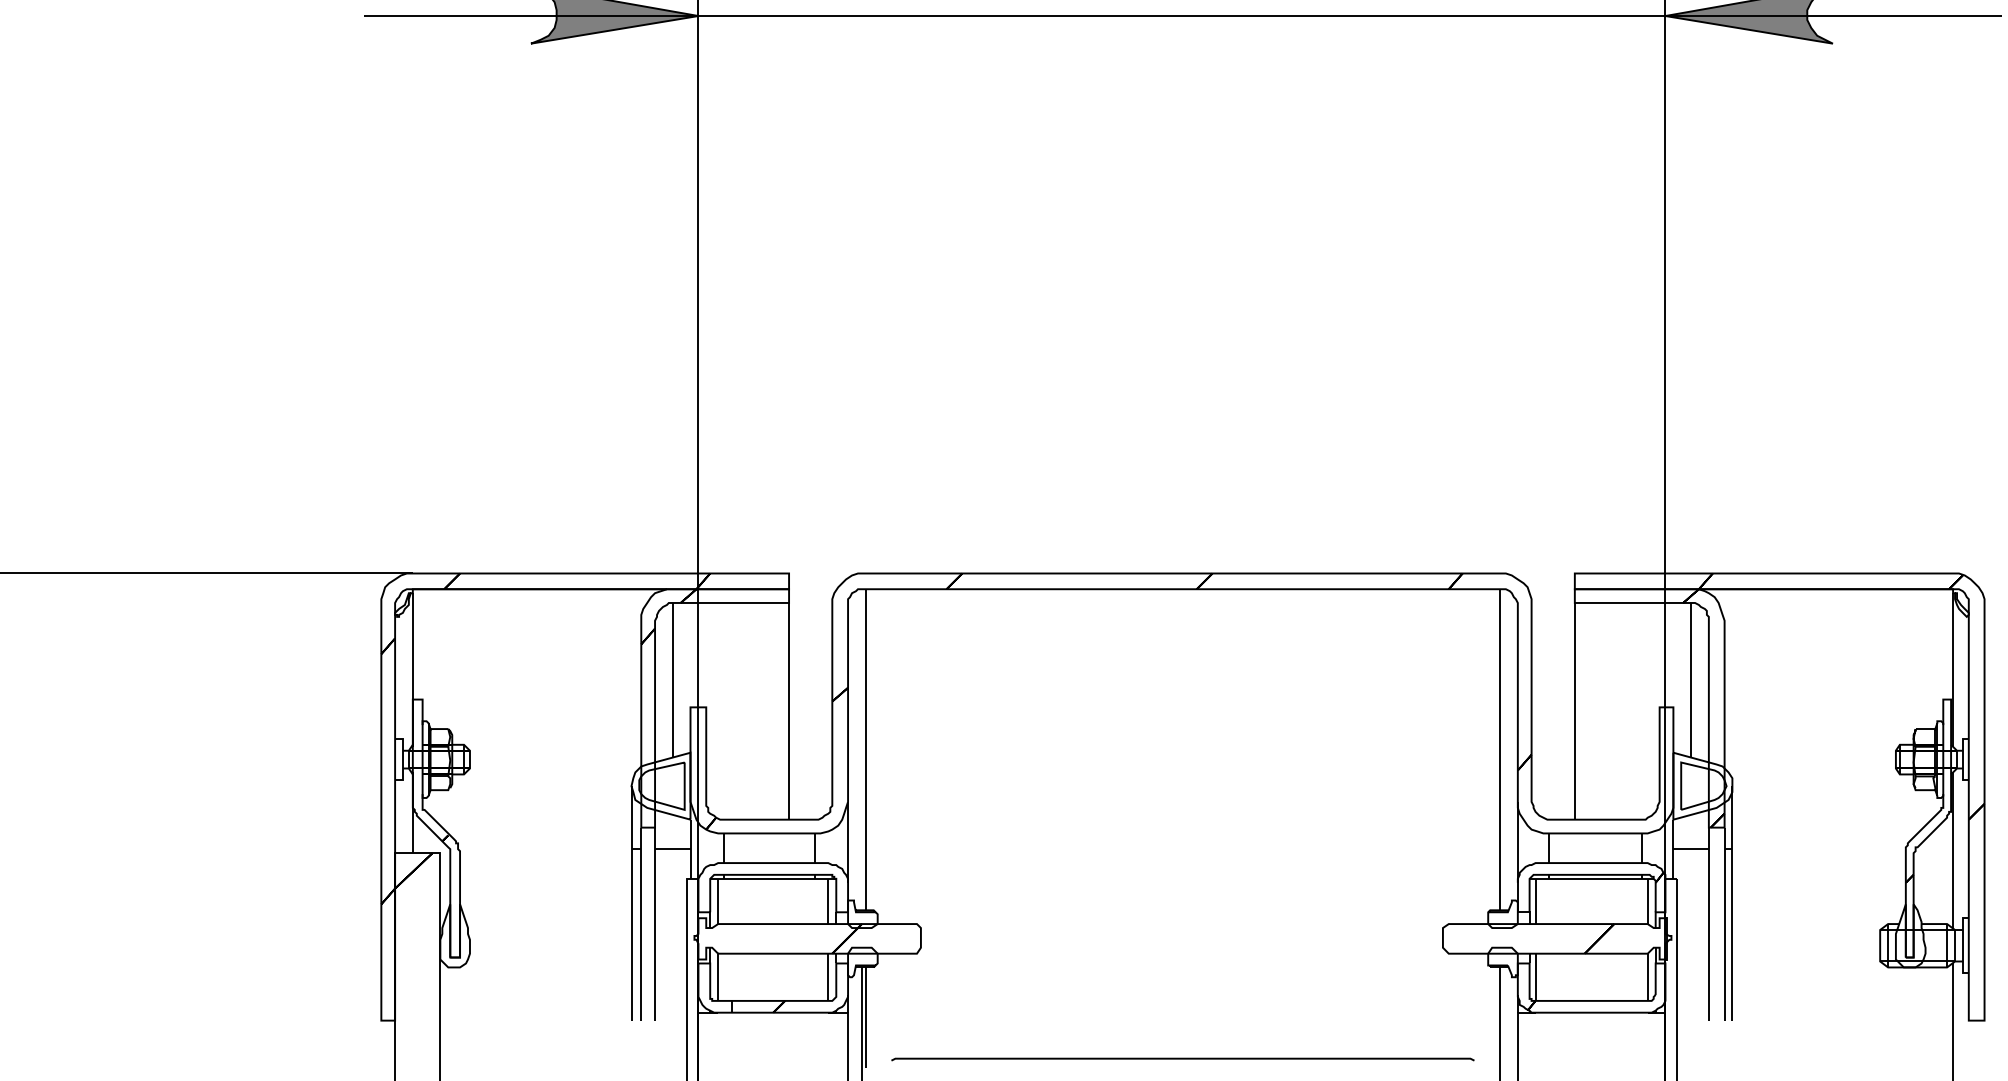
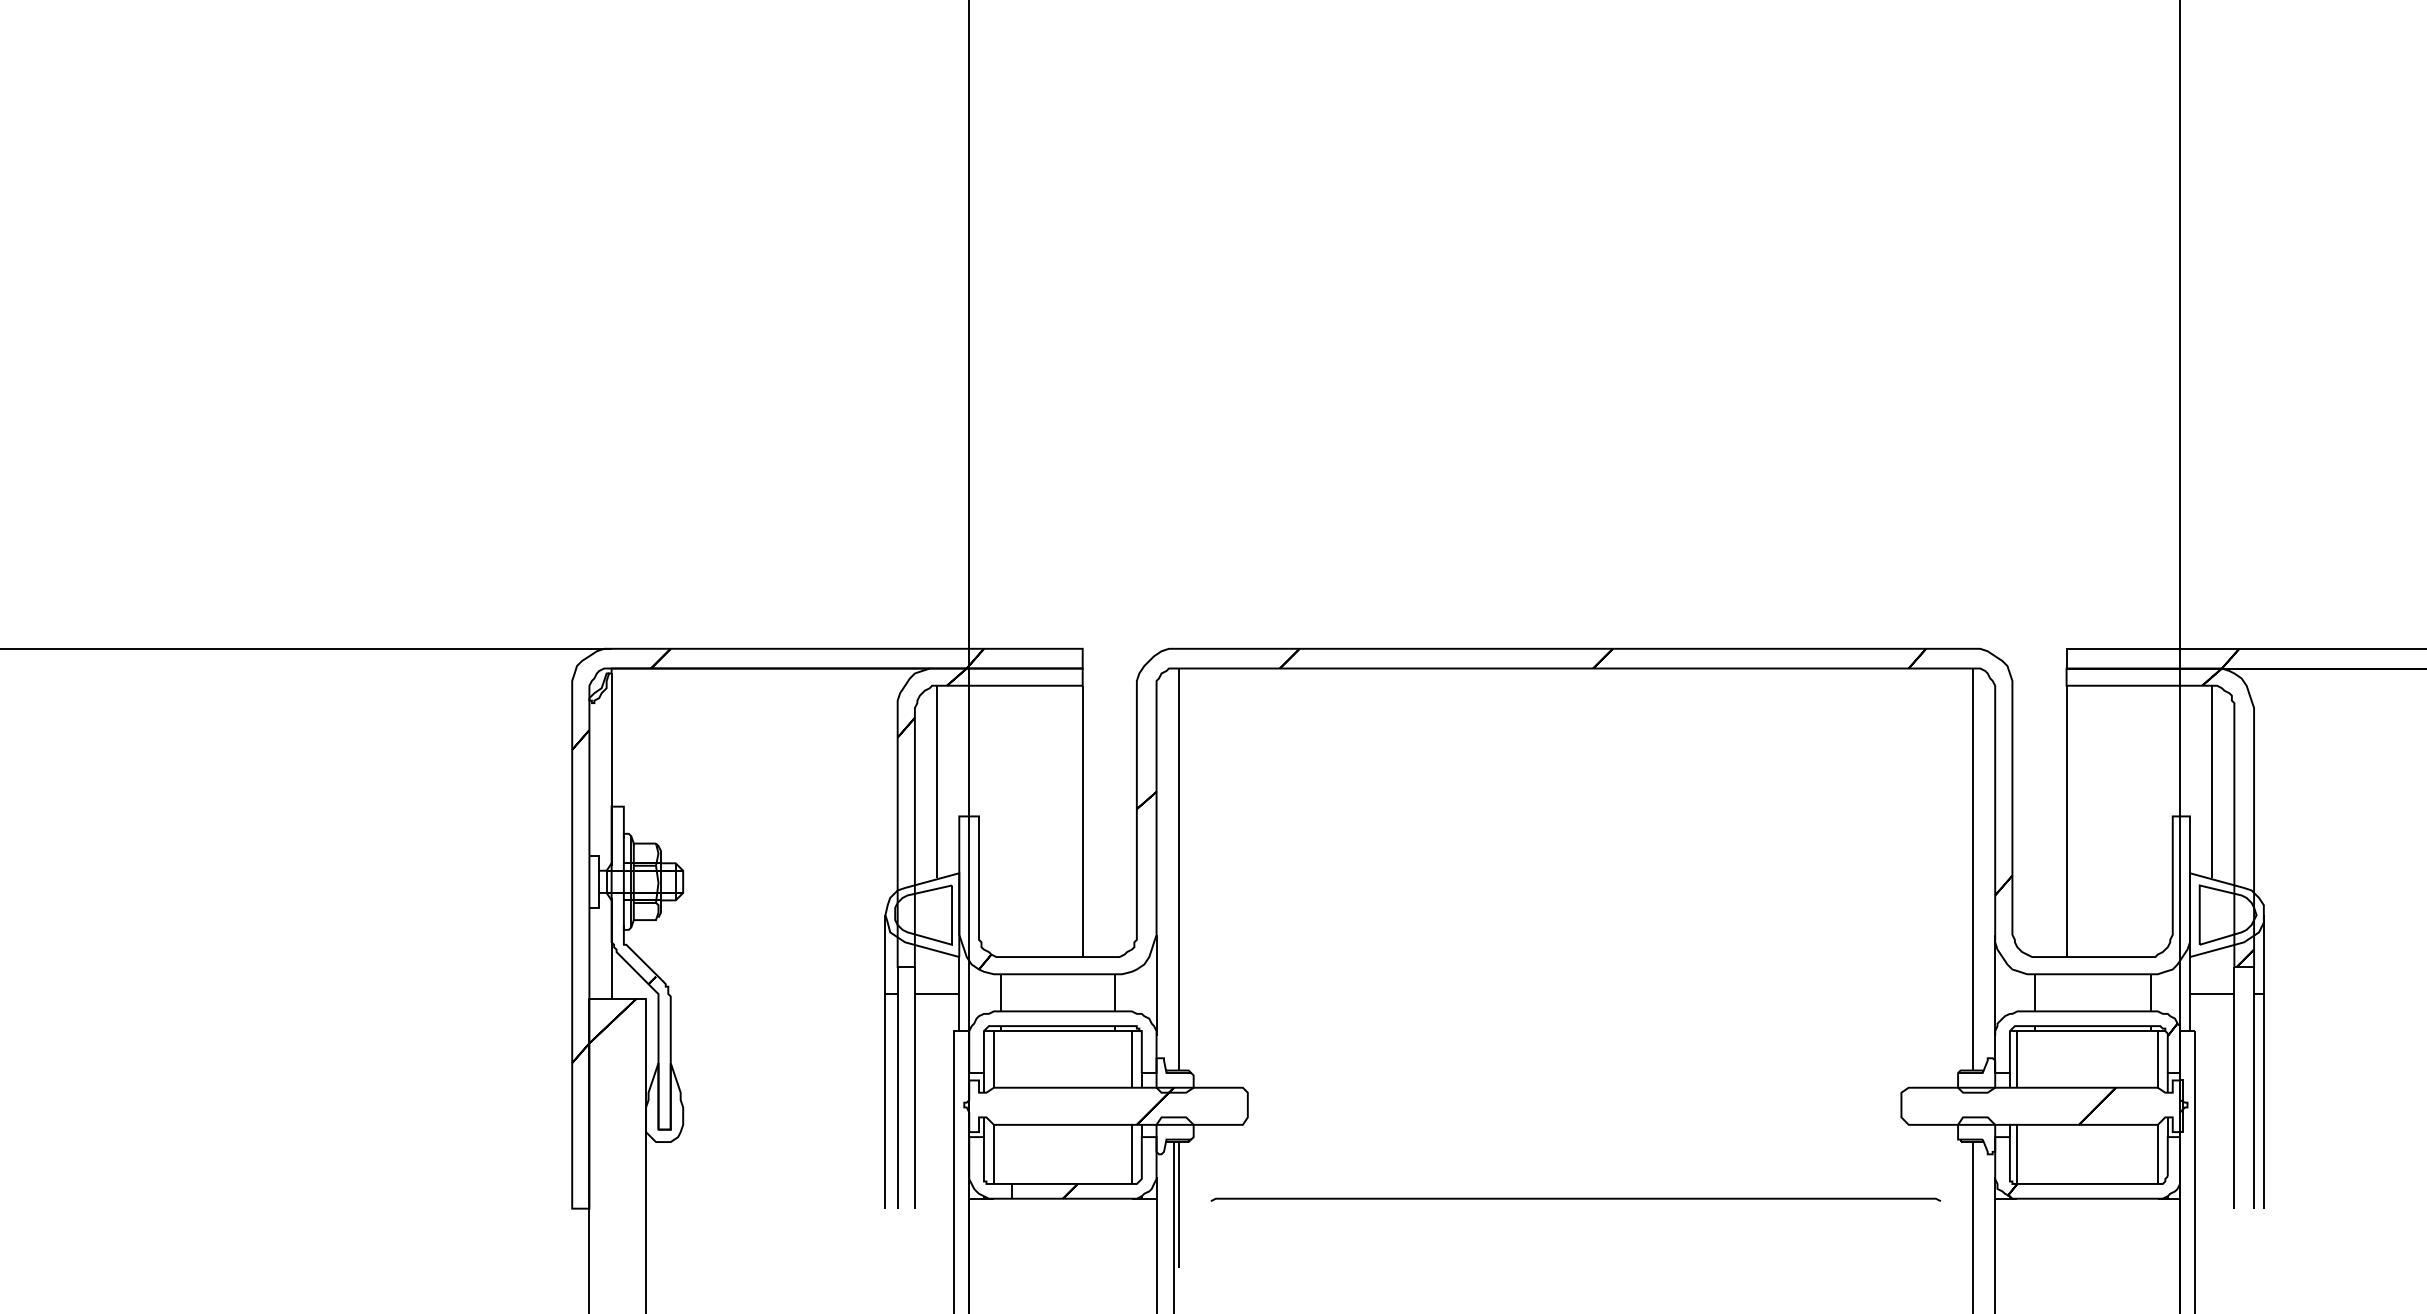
curve: (1182, 1059) -> (1575, 1199), moved

